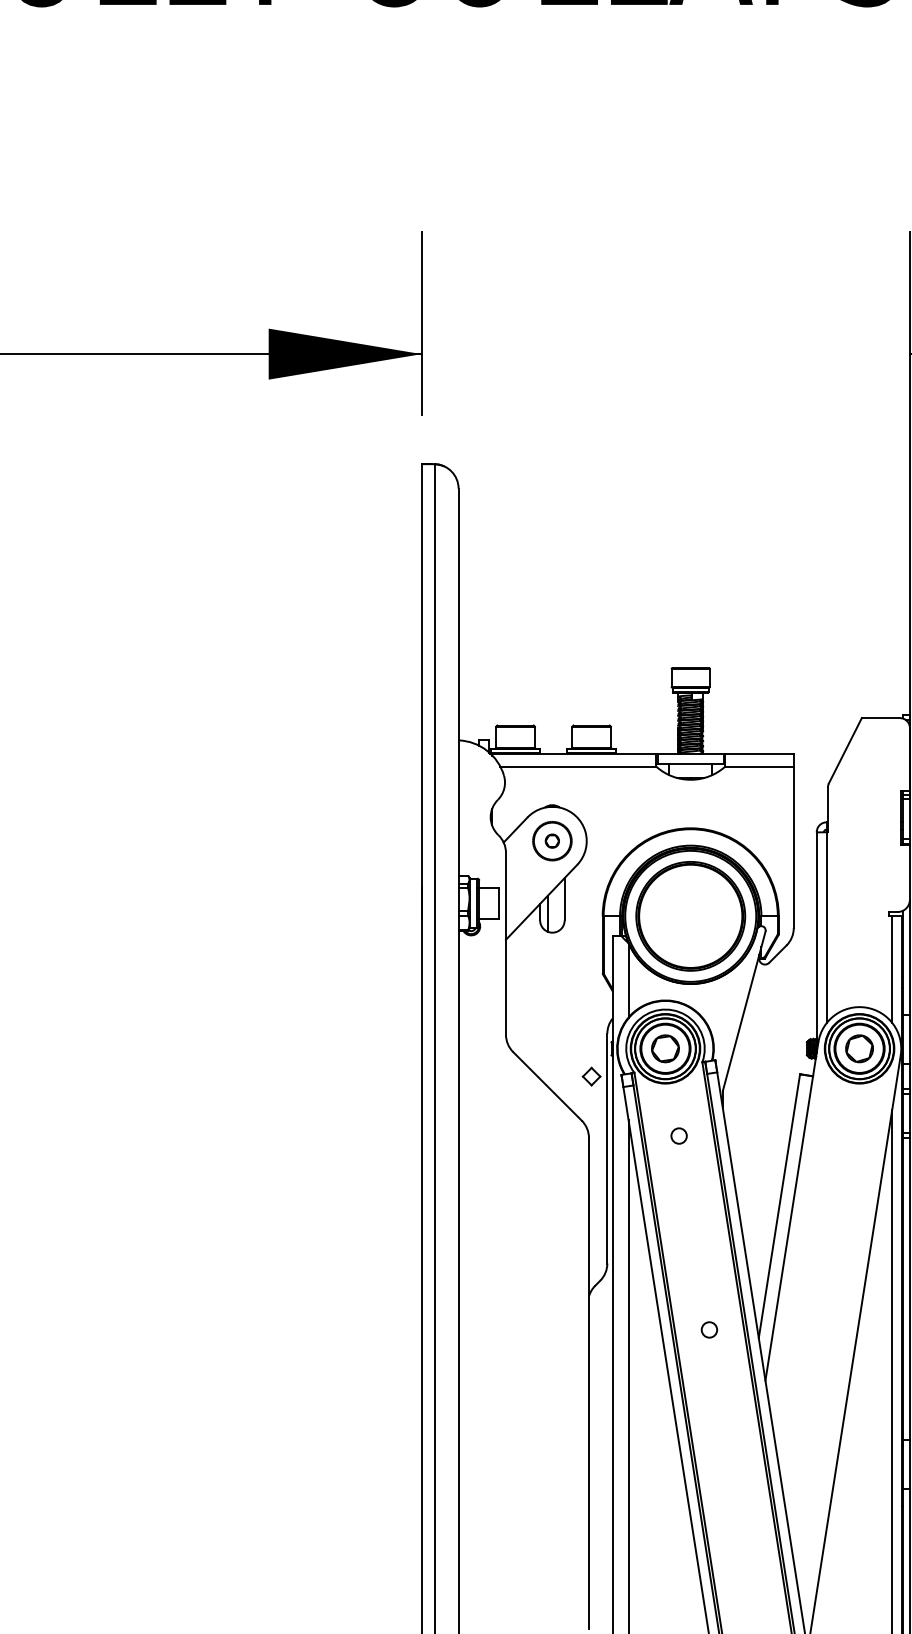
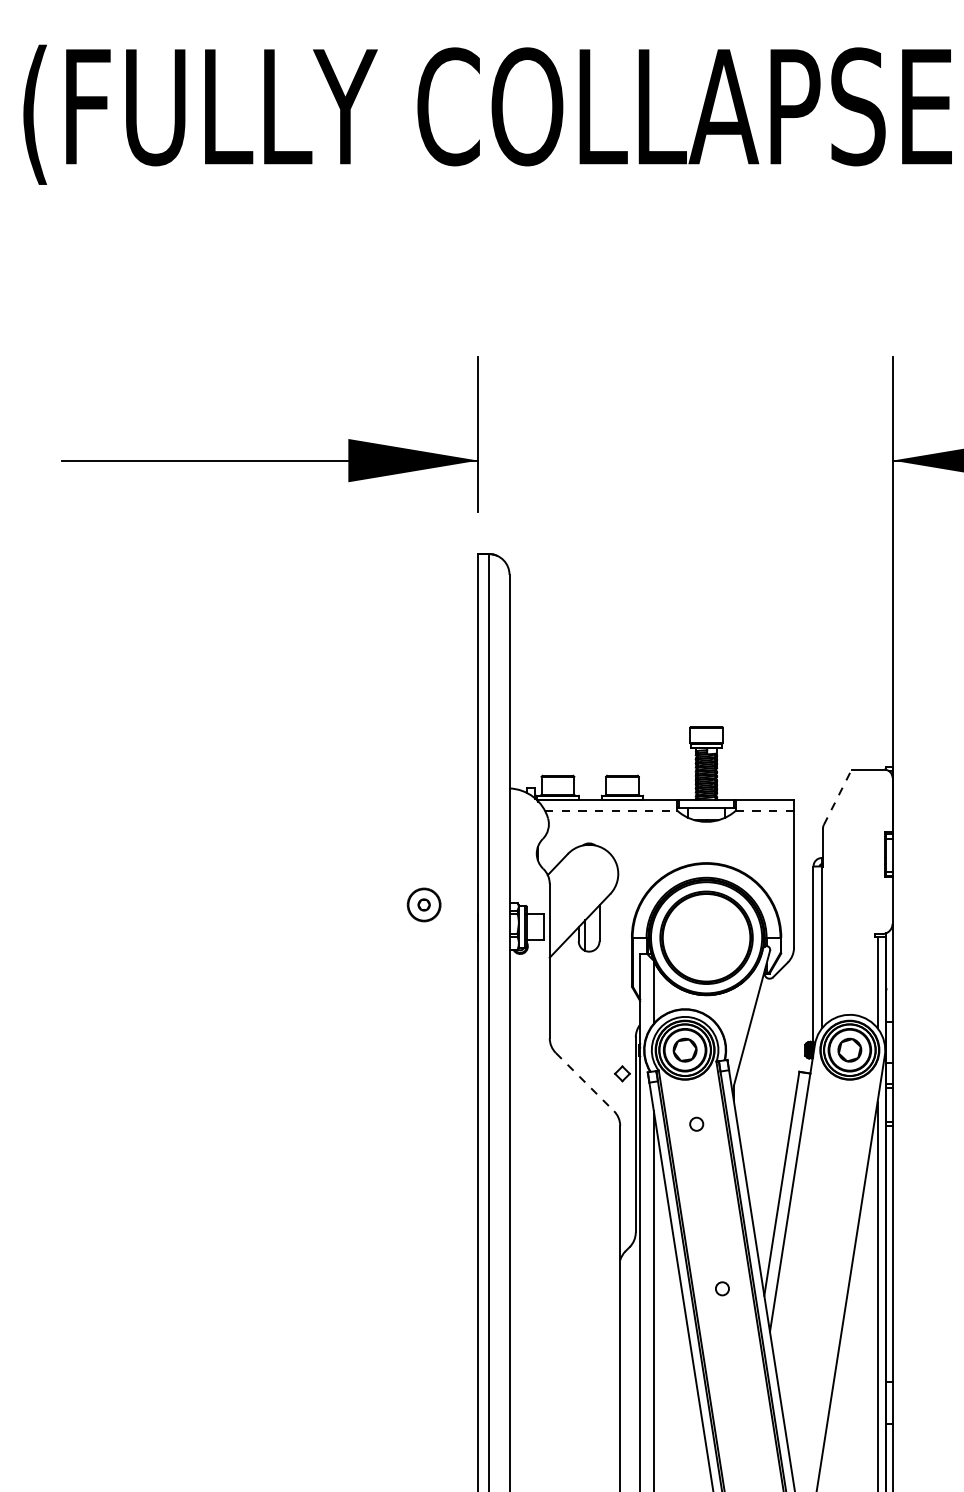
line: (846, 749) -> (838, 796), solid -> dashed
line: (578, 766) -> (611, 810), solid -> dashed
line: (760, 766) -> (765, 810), solid -> dashed
part: (551, 840) -> (423, 904), moved
line: (548, 1086) -> (585, 1082), solid -> dashed

